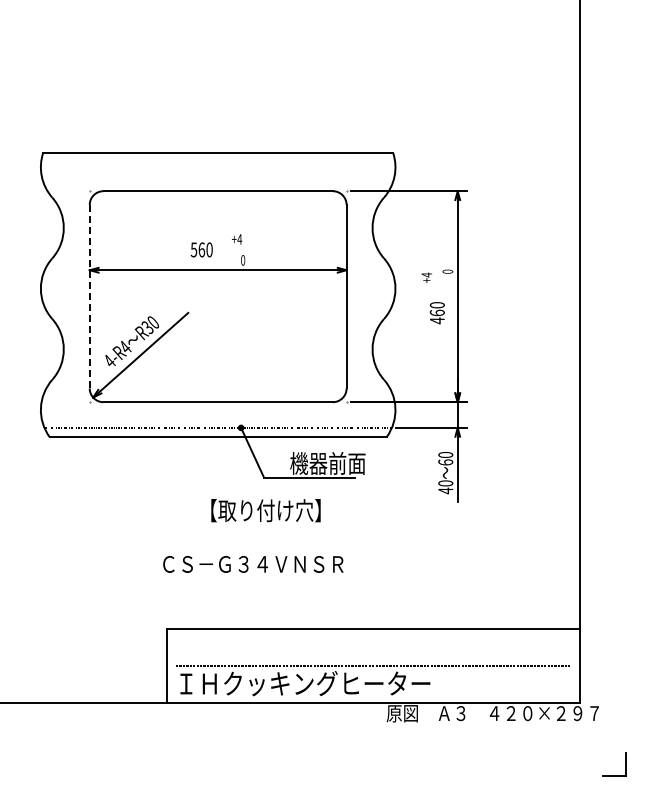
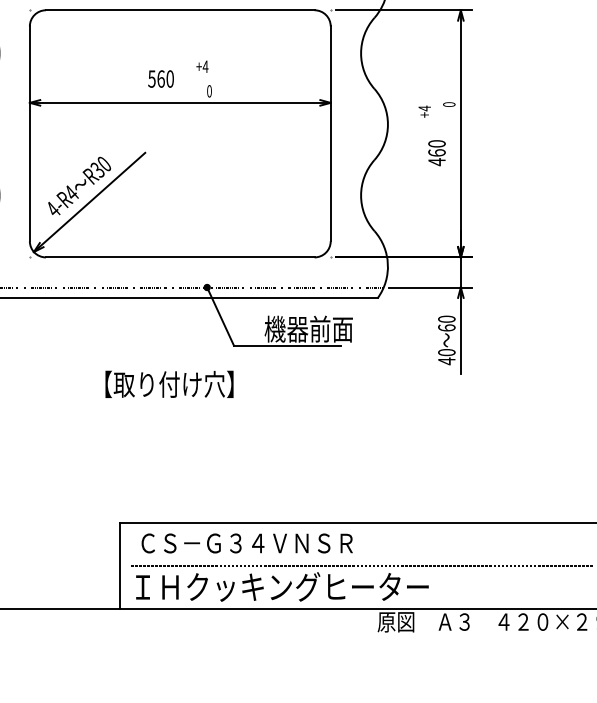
line: (89, 296) -> (29, 133), dashed -> solid
text: (265, 510) -> (168, 384), moved
text: (253, 564) -> (247, 543), moved

